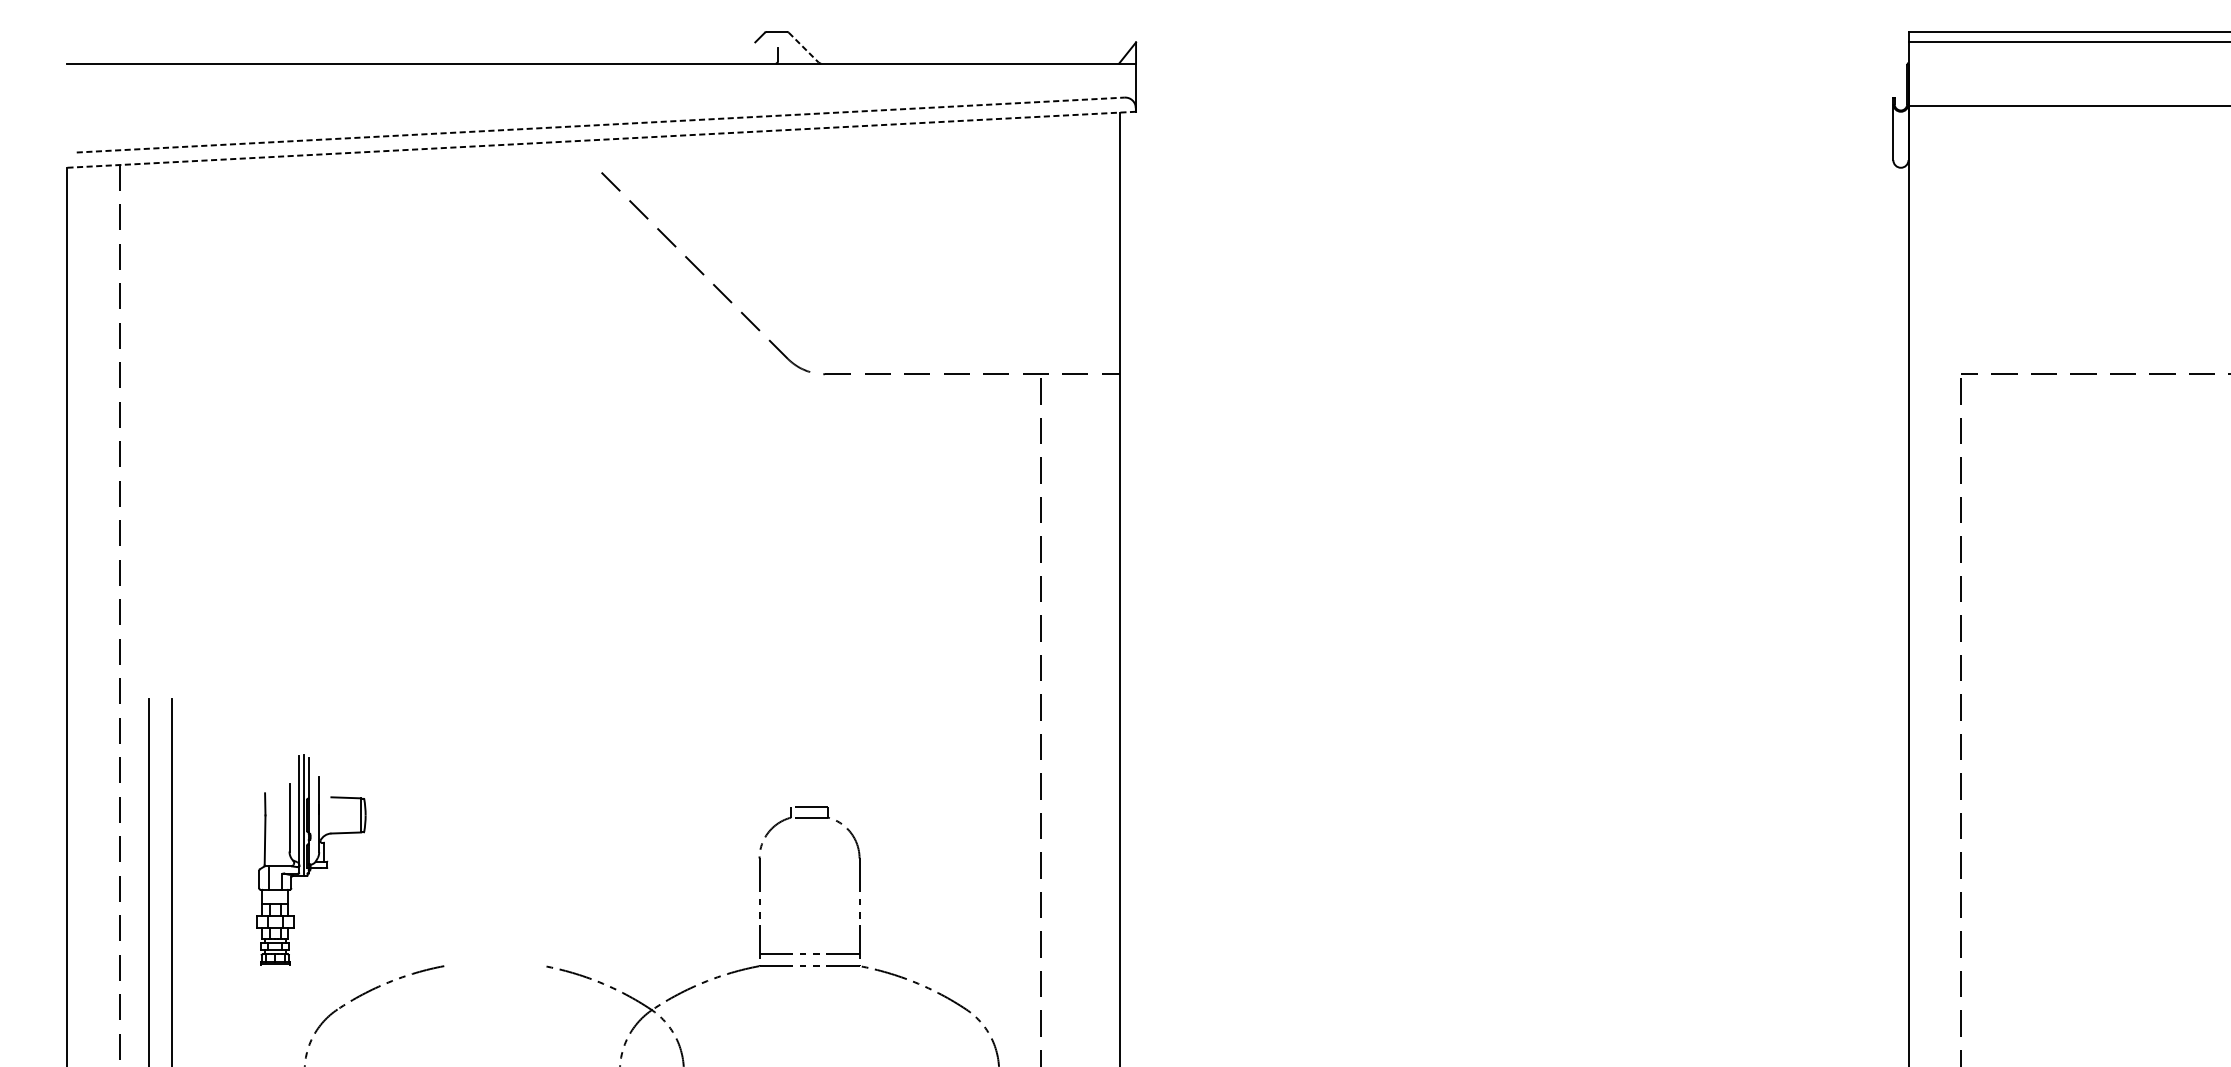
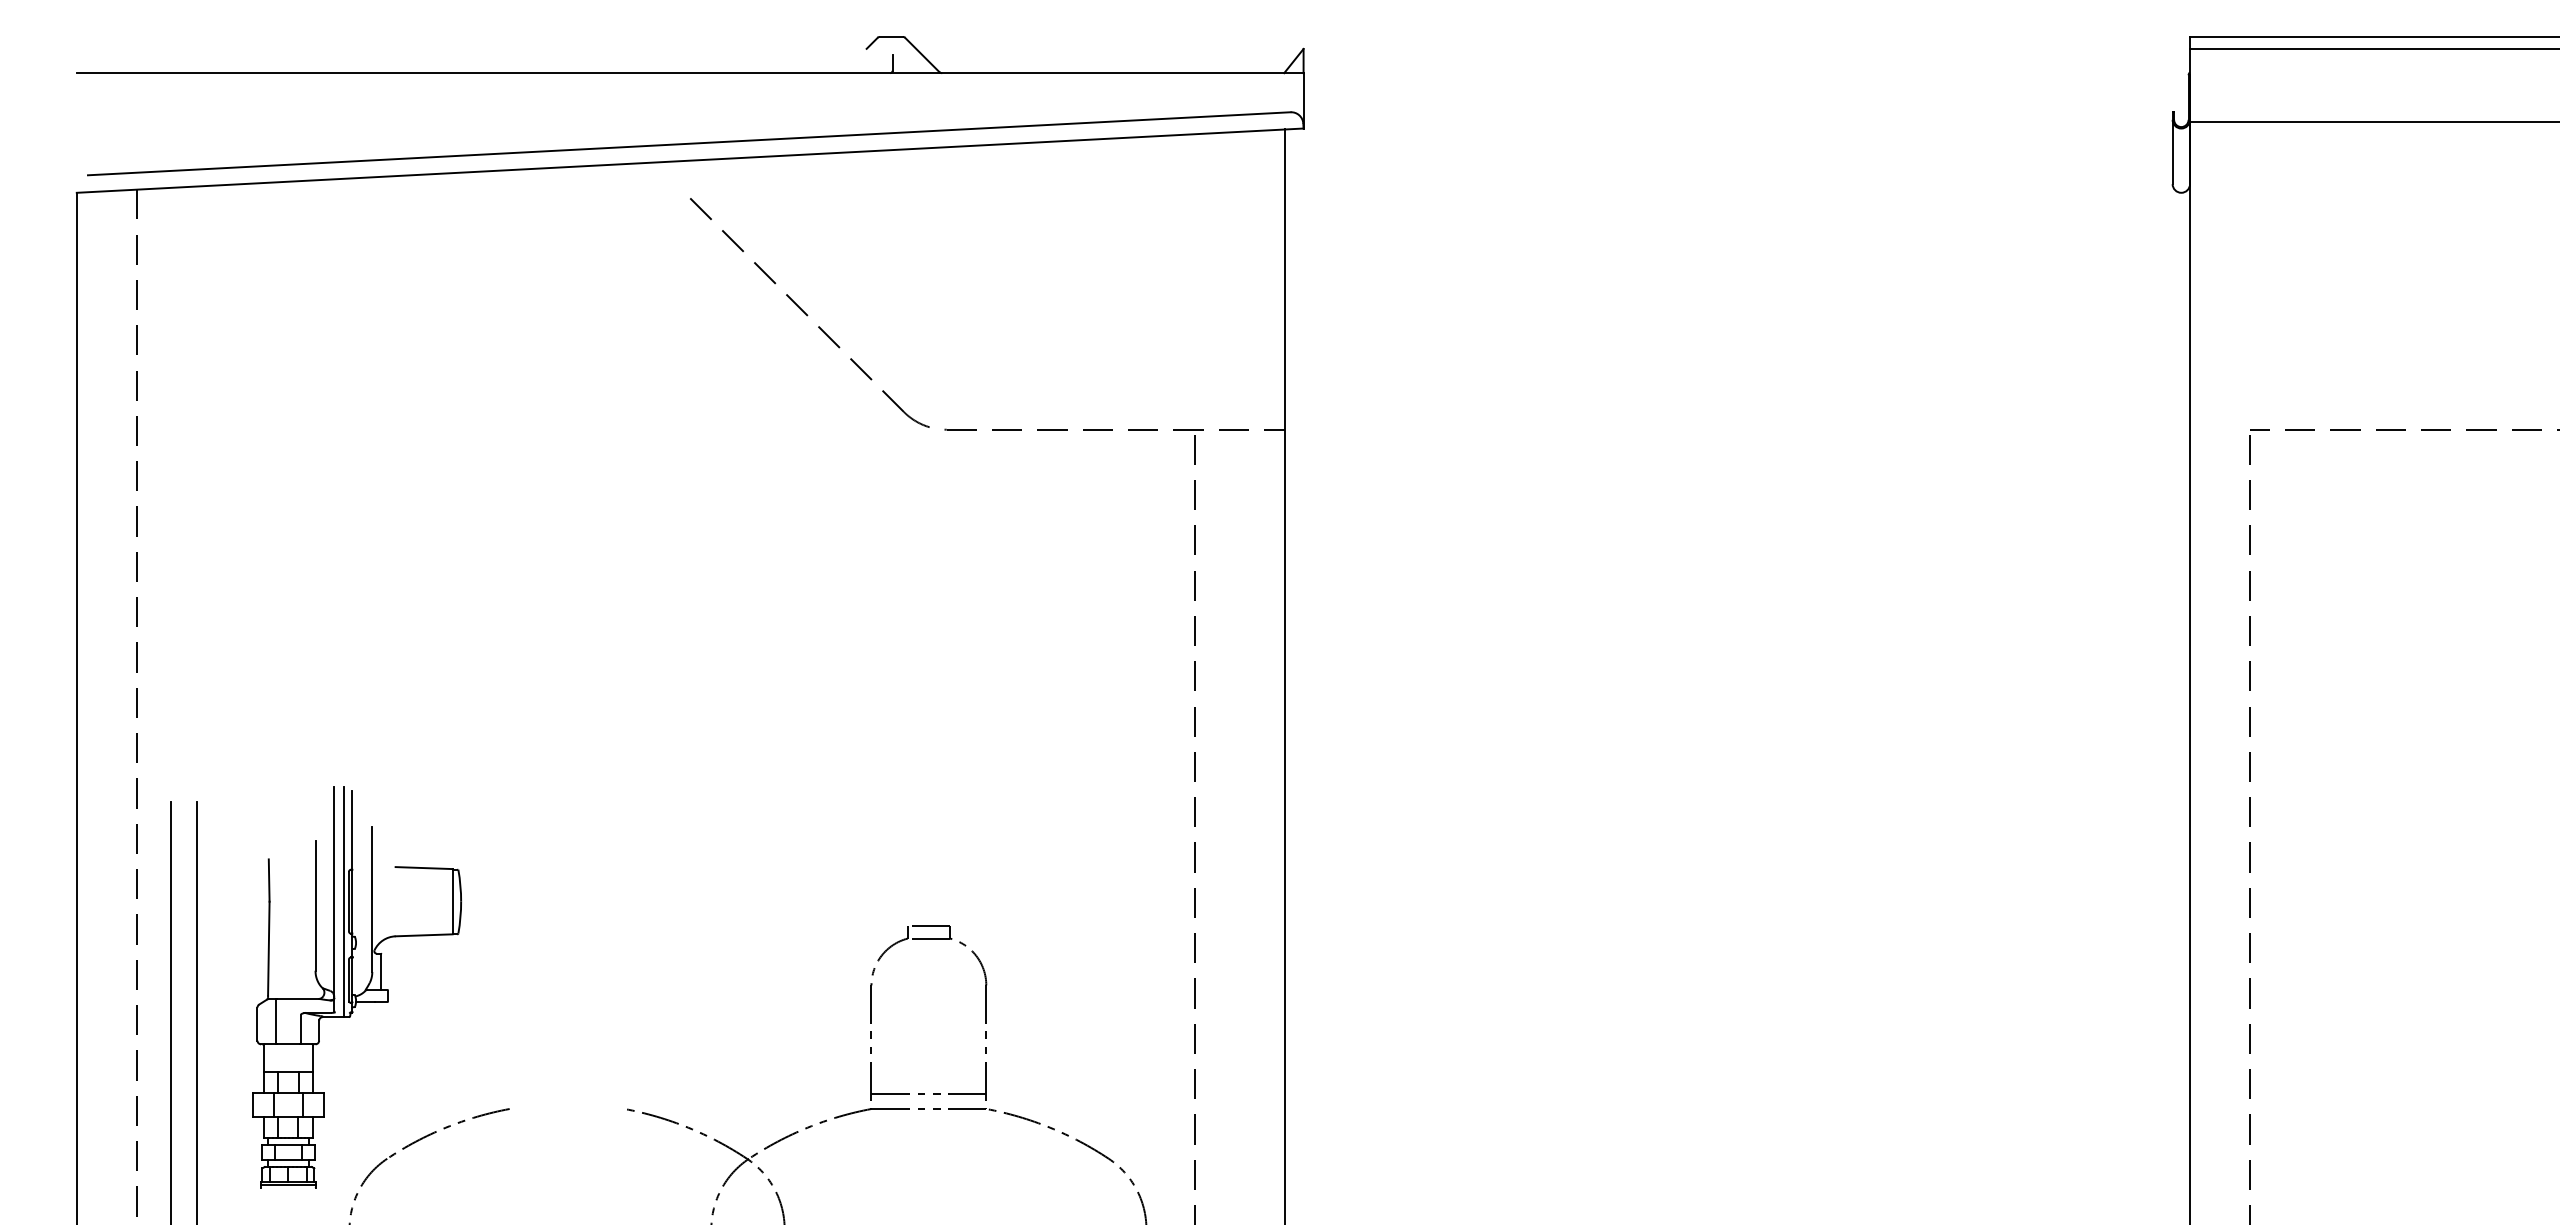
line: (803, 48) -> (922, 55), dashed -> solid
line: (600, 124) -> (689, 143), dashed -> solid
line: (600, 139) -> (689, 160), dashed -> solid
part: (310, 860) -> (356, 987), size x1.67

